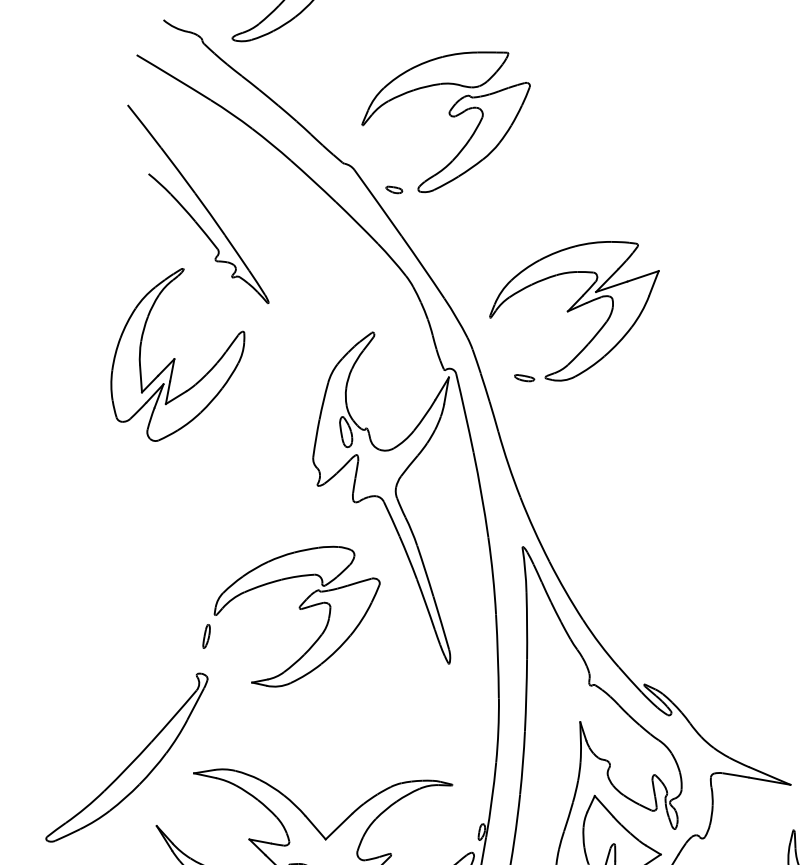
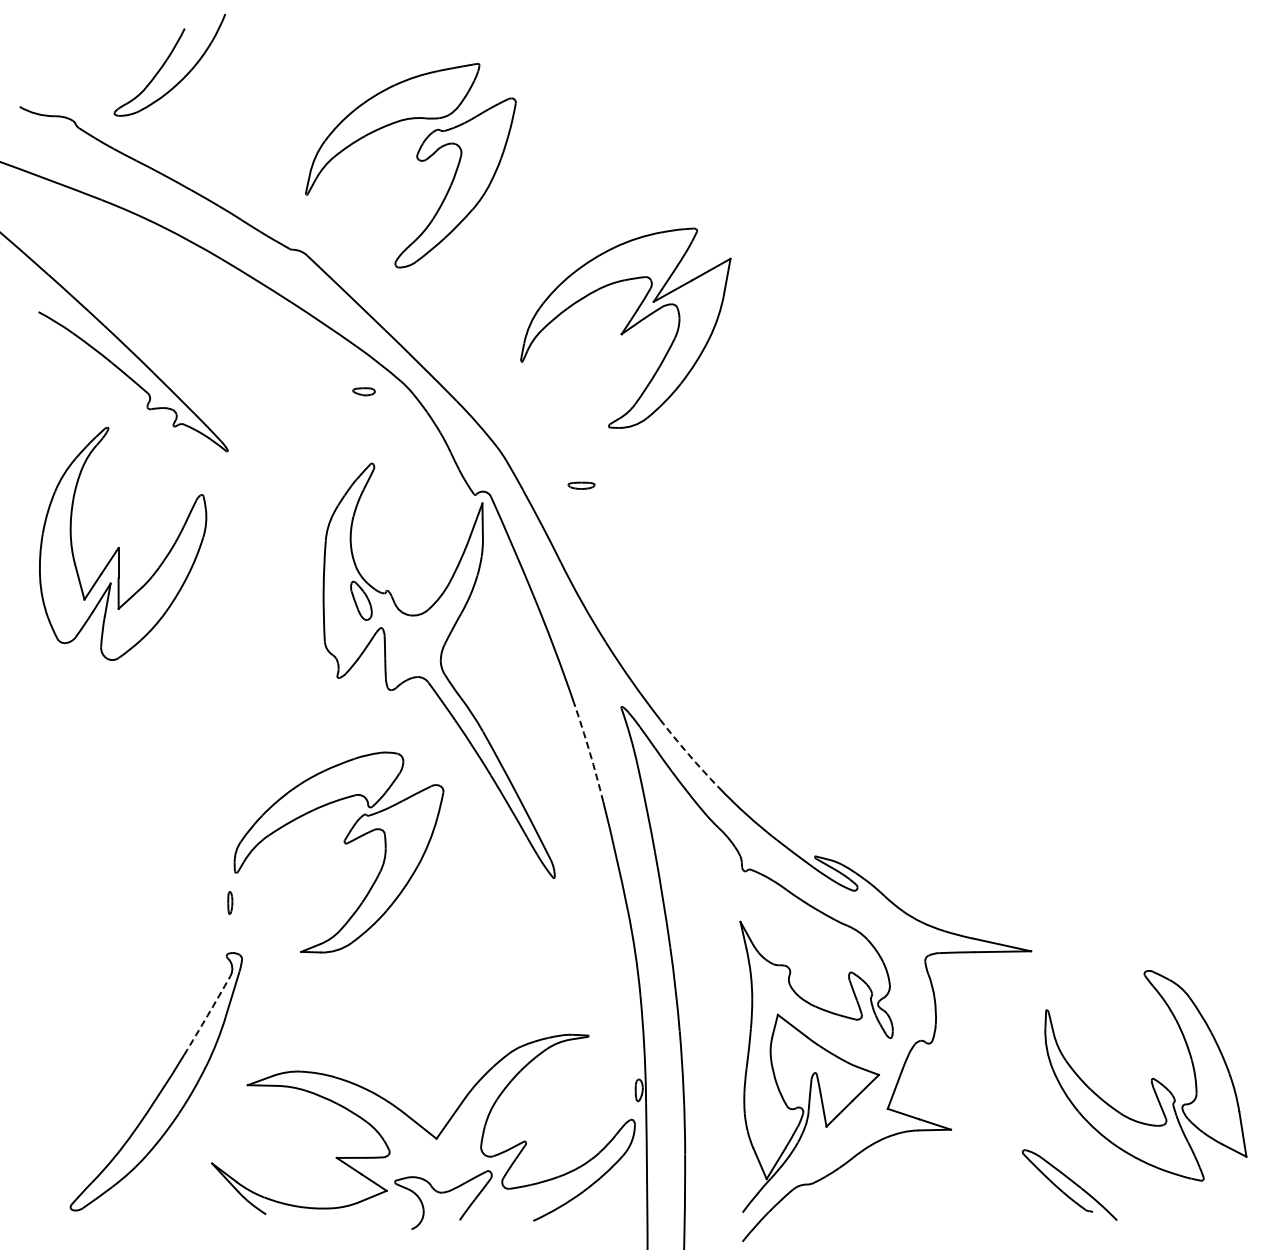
part: (393, 189) -> (363, 391), moved
part: (571, 306) -> (625, 327), moved
arc: (492, 576) -> (589, 752), solid -> dashed
arc: (565, 591) -> (688, 754), solid -> dashed
part: (207, 636) -> (230, 902), size x0.7
arc: (174, 716) -> (207, 1015), solid -> dashed

